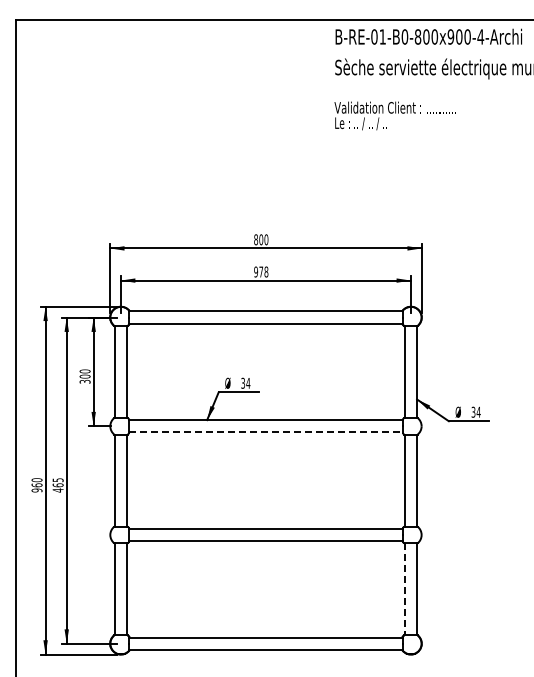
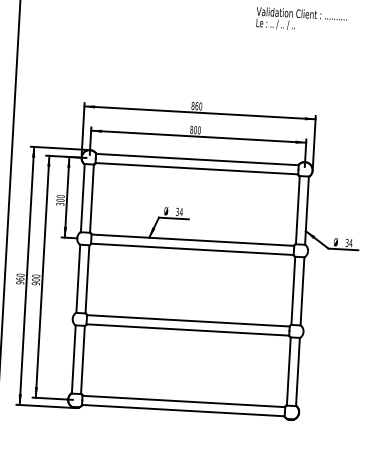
text: (261, 239) -> (197, 106), 800 -> 860
text: (261, 271) -> (195, 129), 978 -> 800
line: (265, 432) -> (192, 249), dashed -> solid
text: (57, 485) -> (35, 280), 465 -> 900
line: (404, 589) -> (288, 371), dashed -> solid

